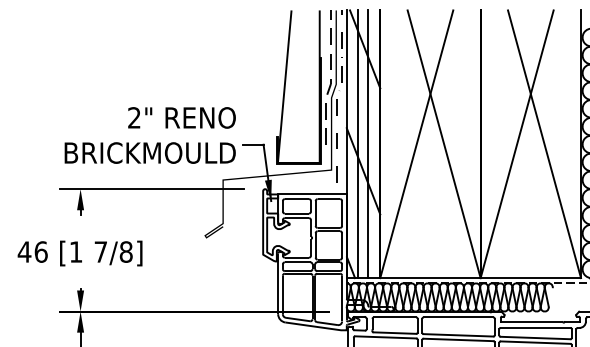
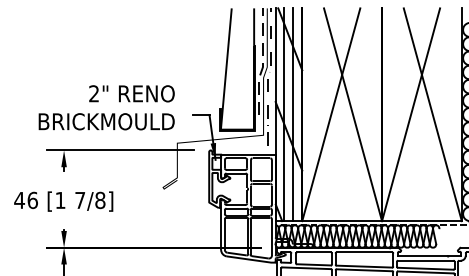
text: (149, 135) -> (106, 107), moved

